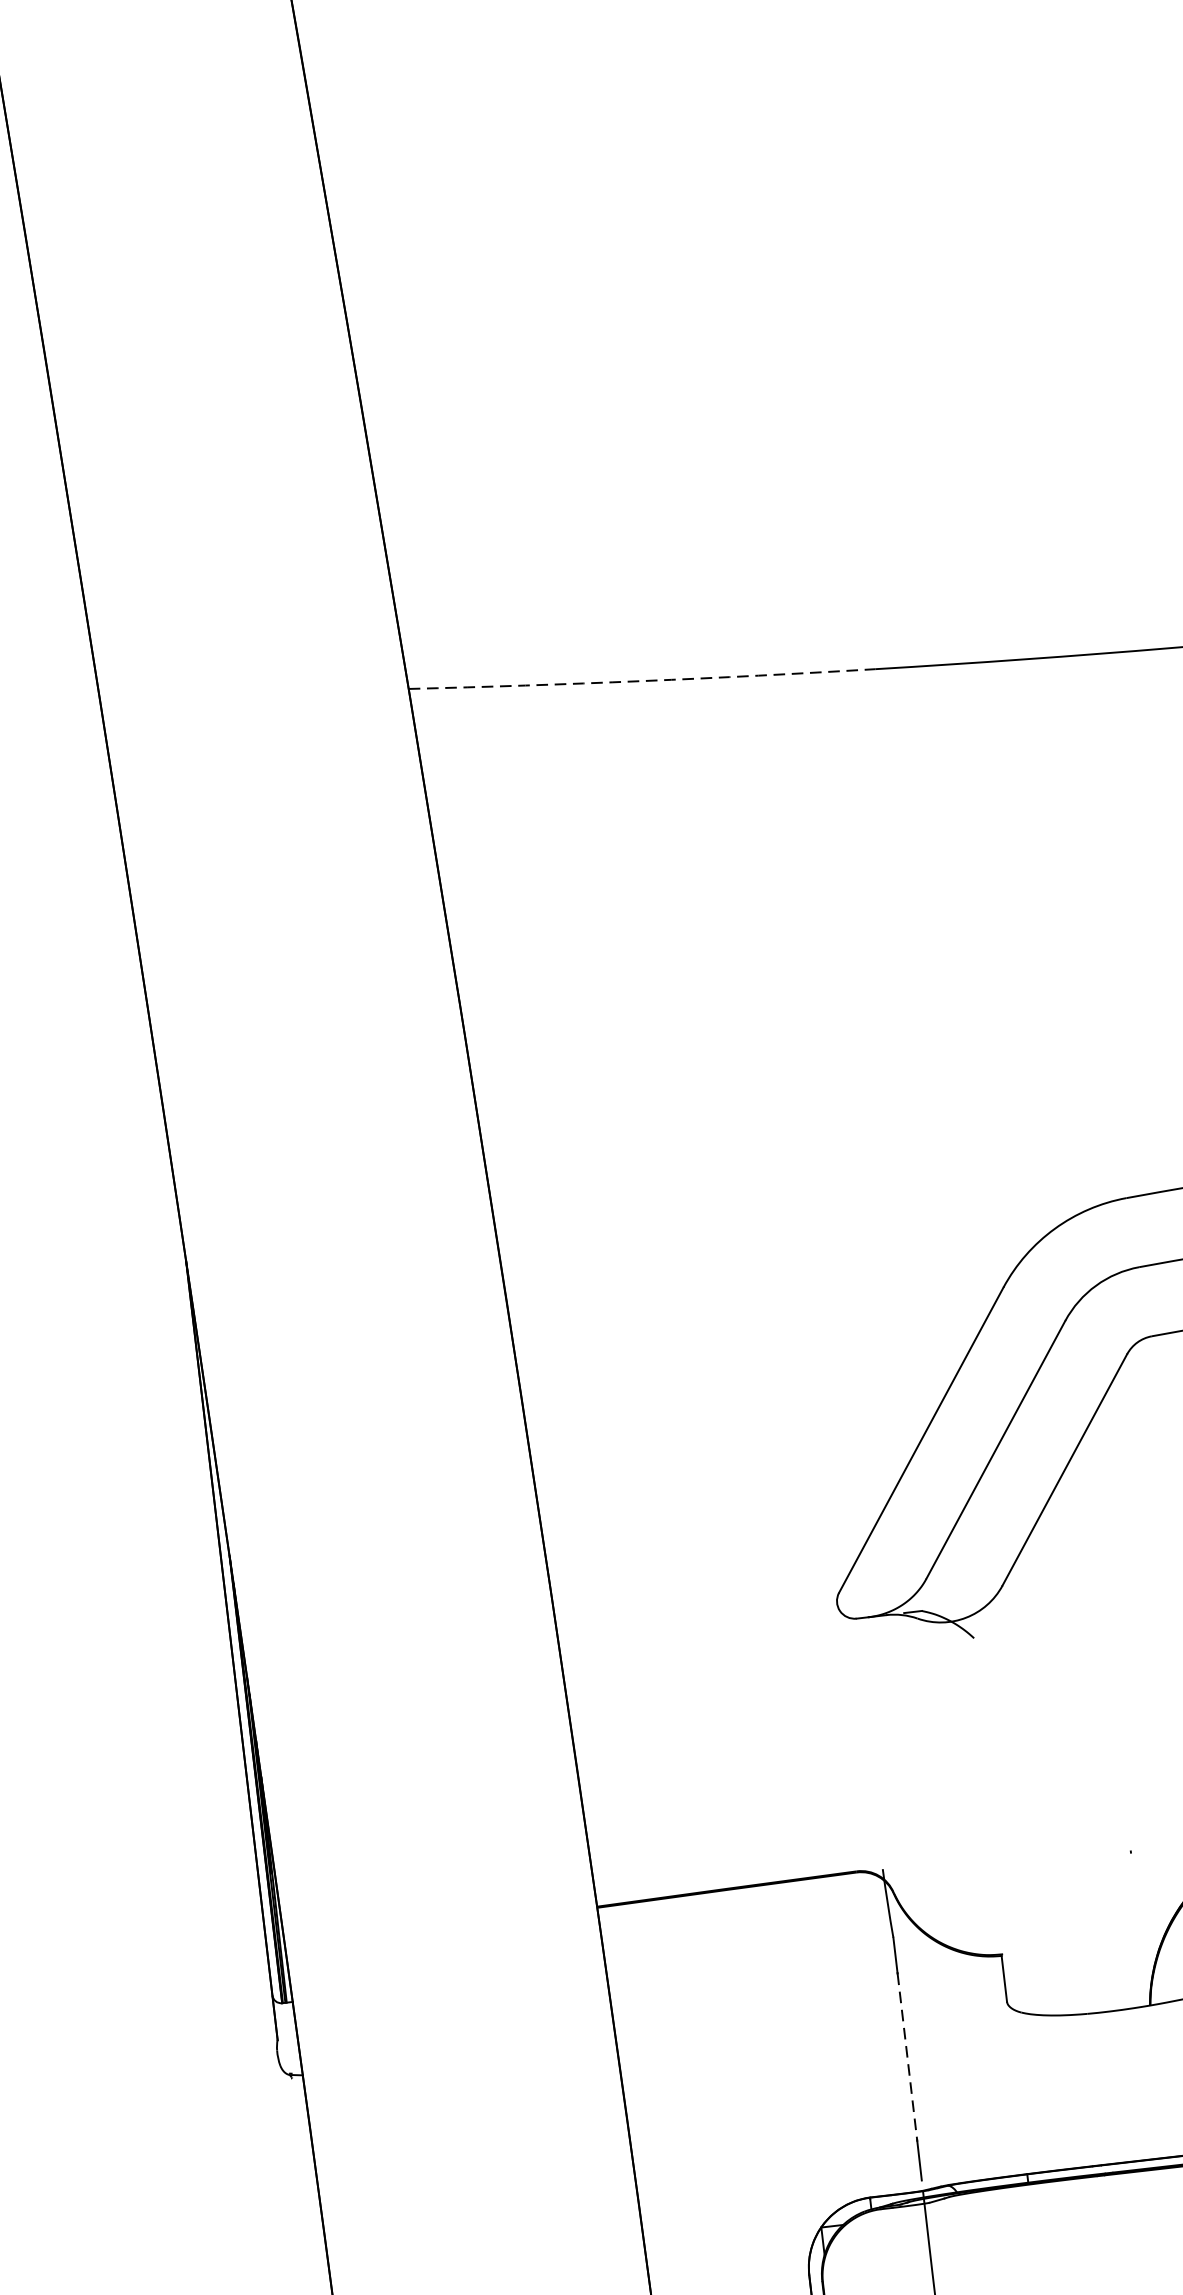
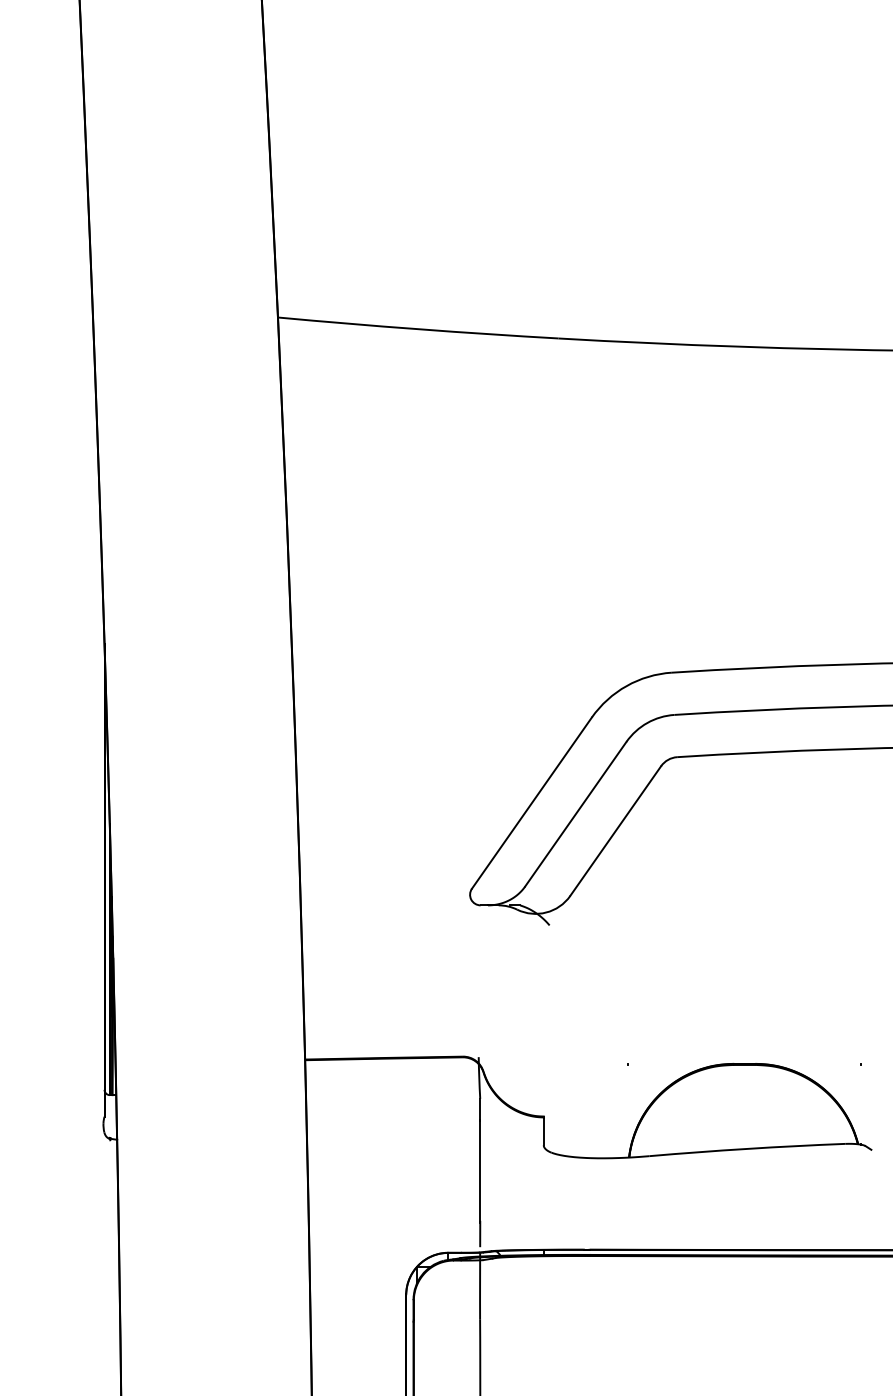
arc: (642, 681) -> (418, 329), dashed -> solid
line: (908, 2058) -> (480, 1172), dashed -> solid

